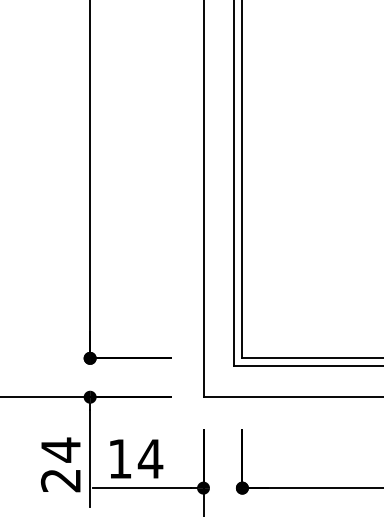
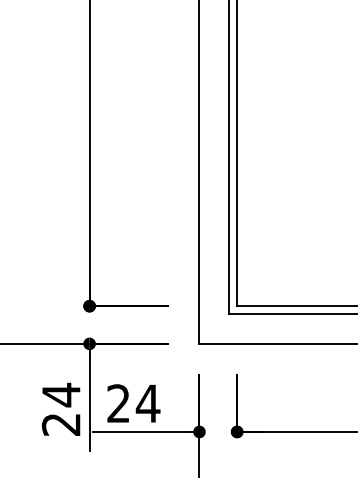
text: (119, 458) -> (118, 403), 14 -> 24

